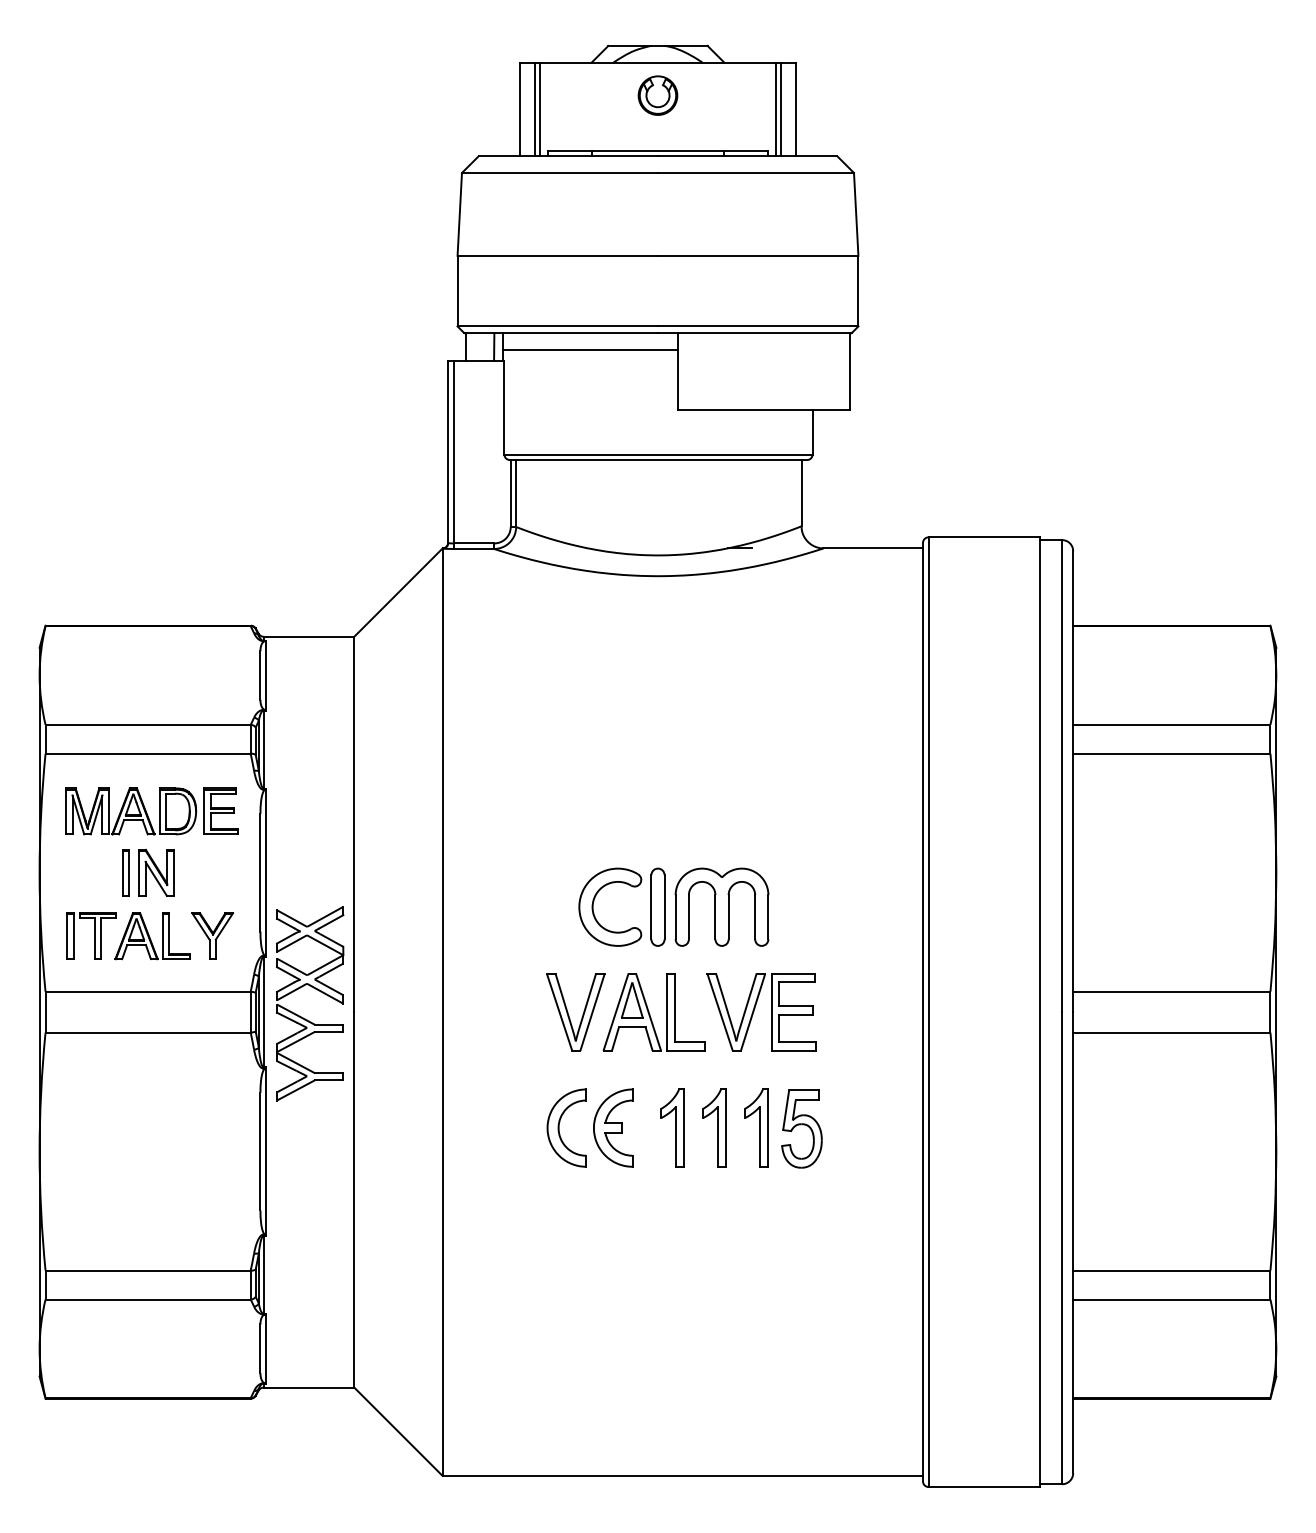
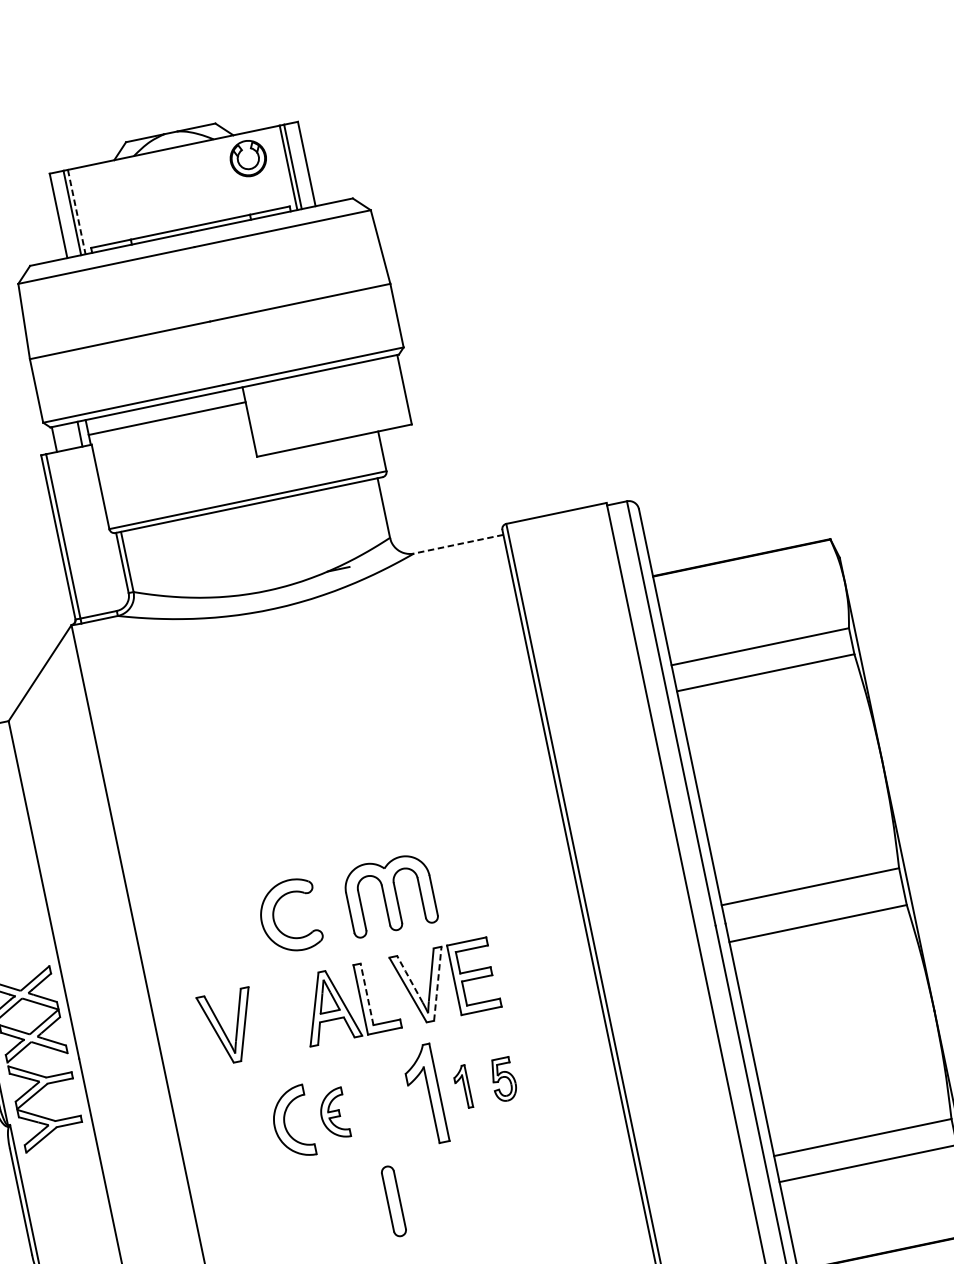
part: (657, 95) -> (247, 158), moved
line: (540, 109) -> (77, 212), solid -> dashed
line: (873, 548) -> (458, 544), solid -> dashed
part: (657, 906) -> (393, 1200), moved
line: (724, 1001) -> (410, 979), solid -> dashed
line: (675, 1007) -> (367, 994), solid -> dashed
line: (753, 1012) -> (438, 984), solid -> dashed
part: (569, 1015) -> (224, 1031), moved
part: (613, 1127) -> (333, 1113), size x0.7
part: (672, 1127) -> (386, 1102), removed
part: (714, 1127) -> (424, 1094), size x1.4
part: (756, 1127) -> (462, 1086), size x0.6
part: (801, 1128) -> (503, 1079), size x0.6

